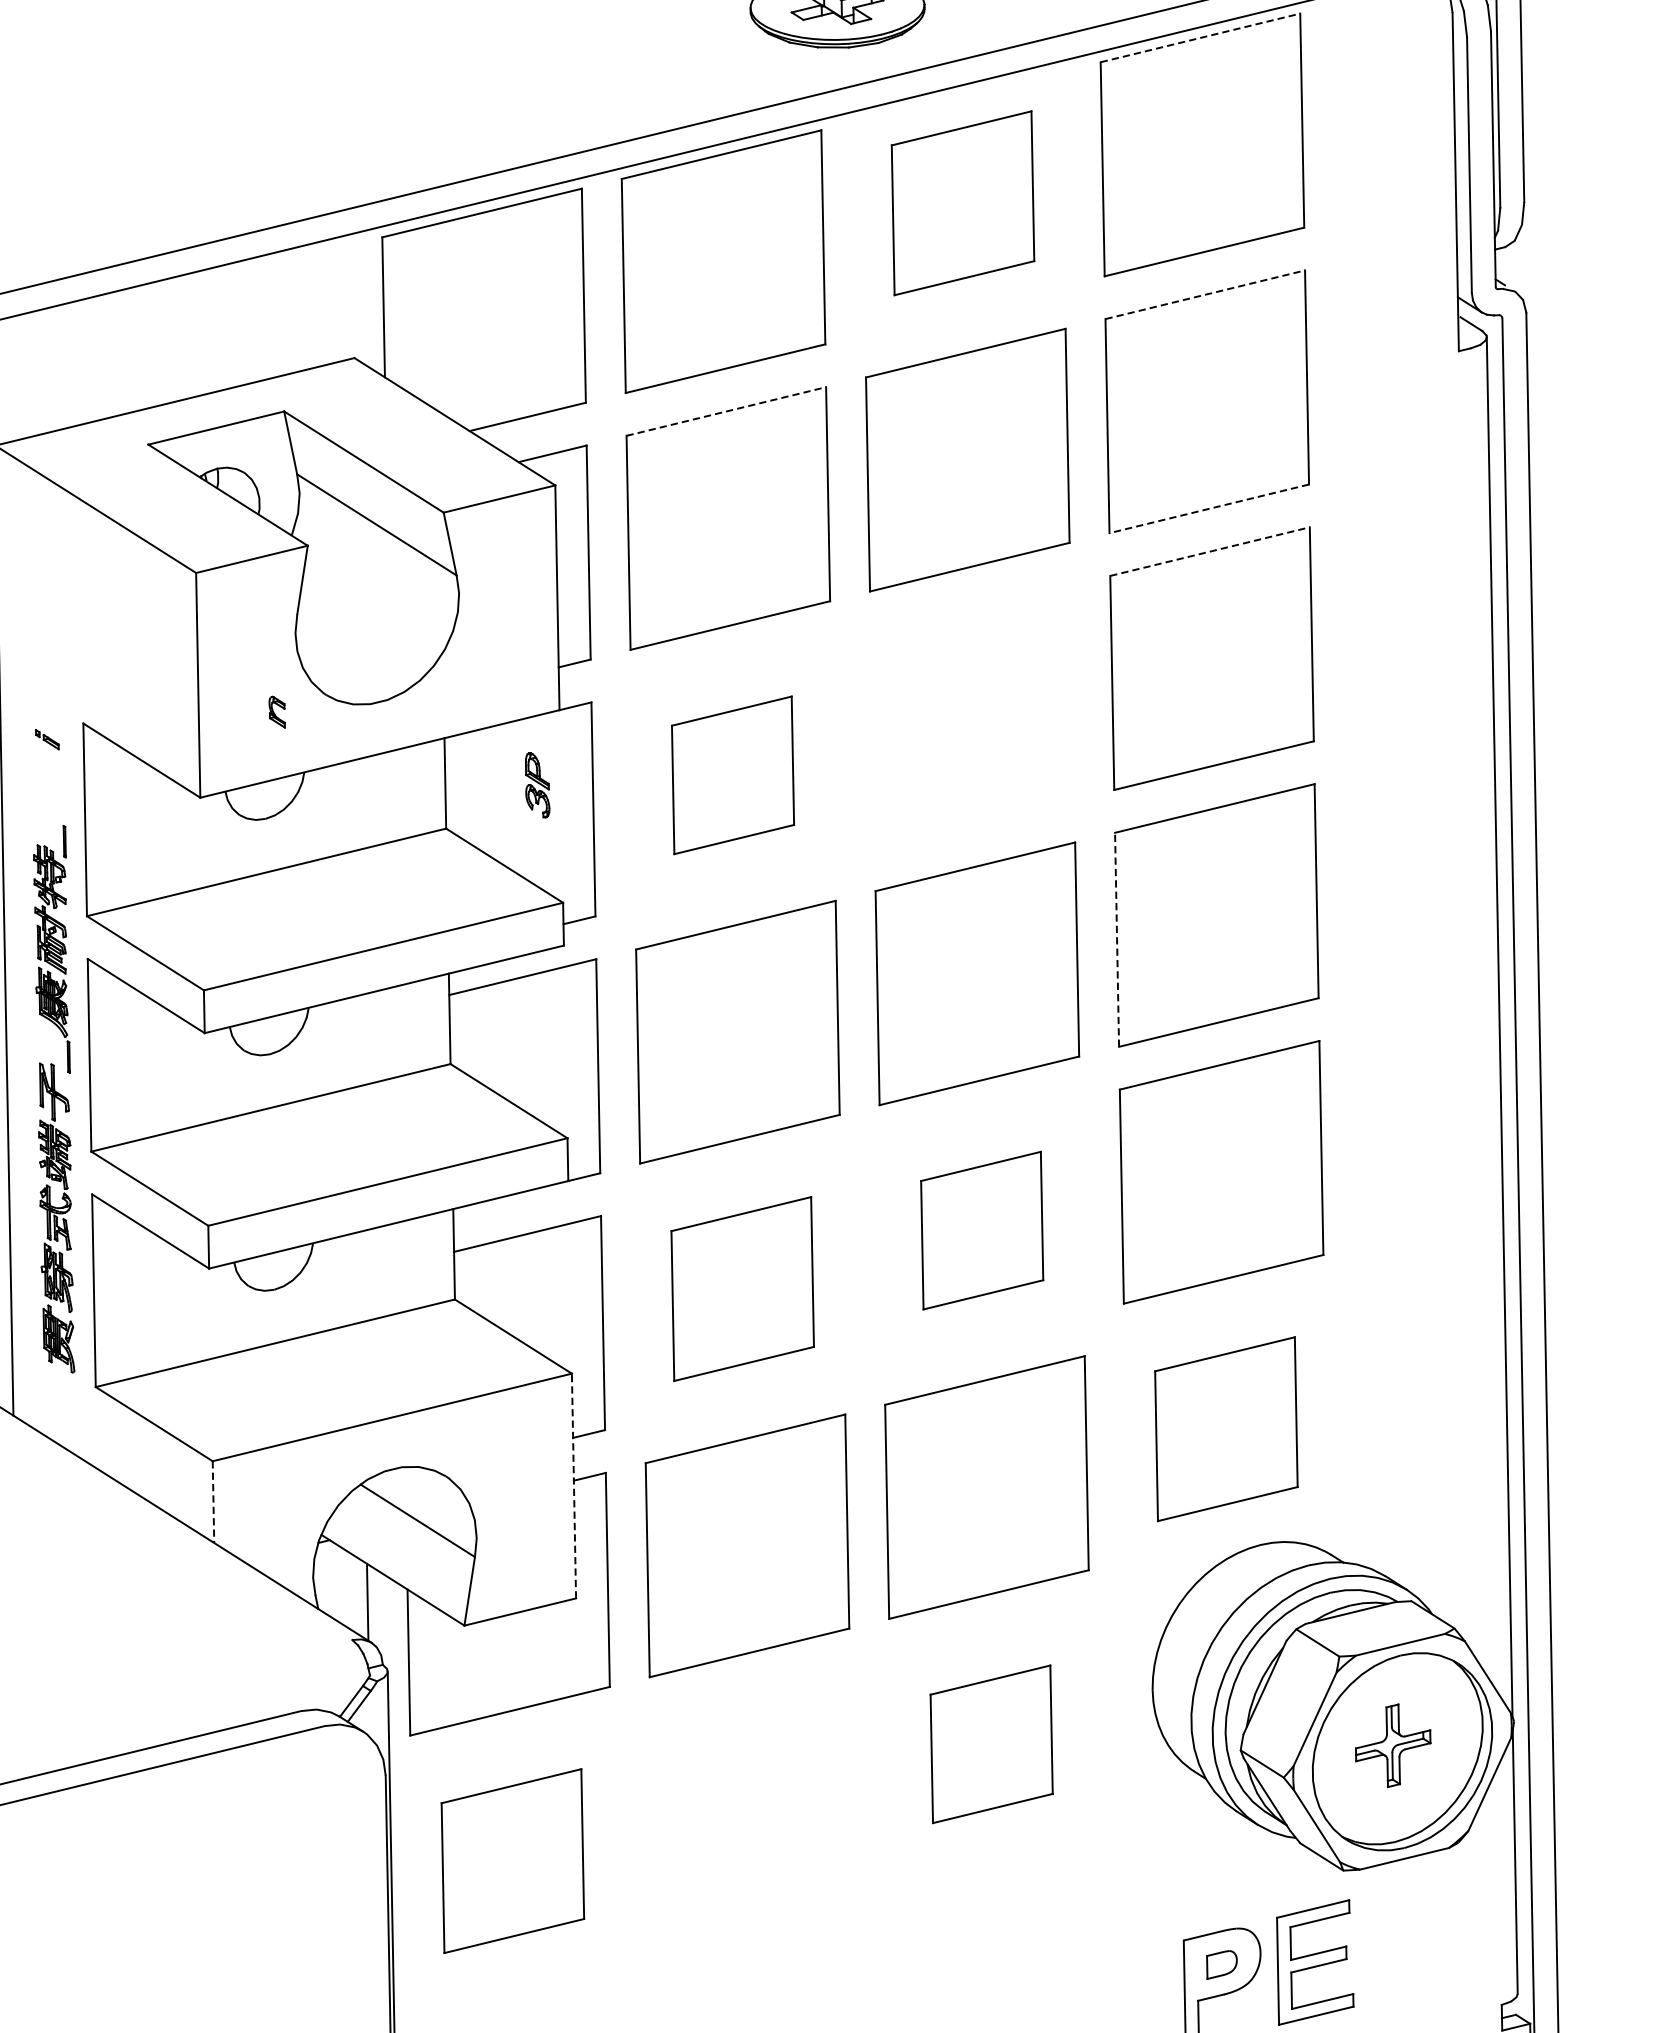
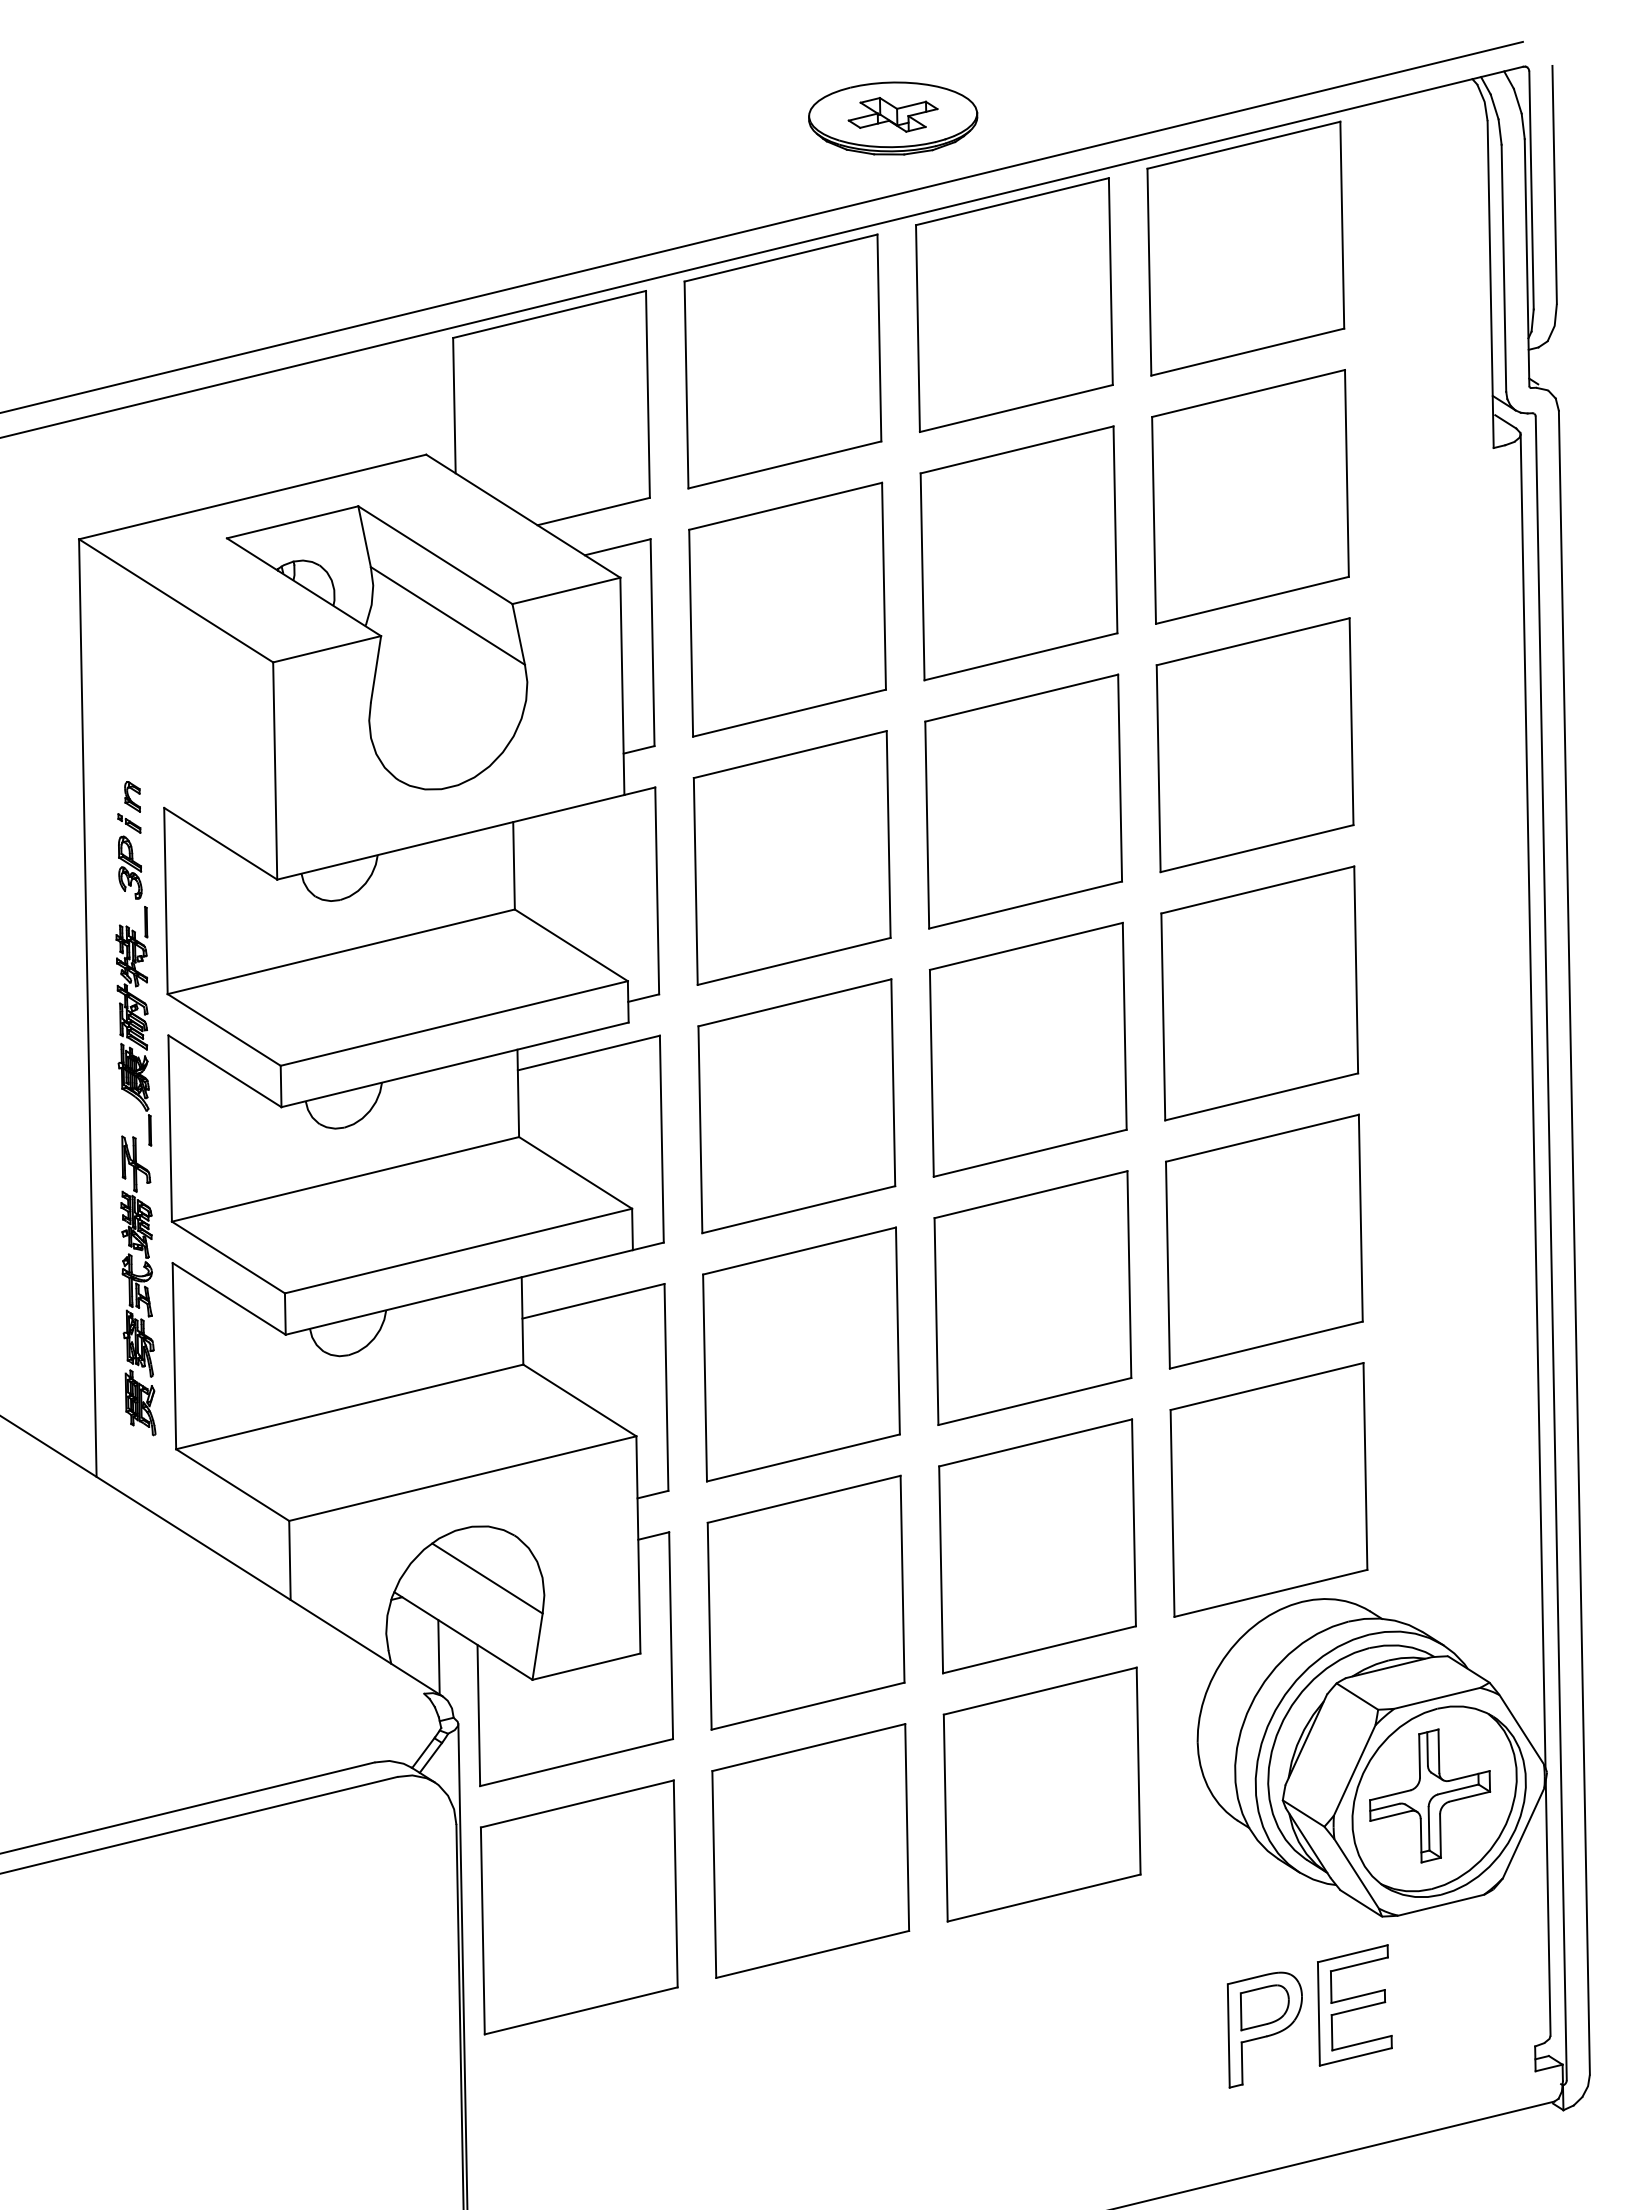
line: (1201, 38) -> (1244, 145), dashed -> solid
part: (963, 202) -> (1014, 304), size x1.43
line: (1206, 294) -> (1249, 393), dashed -> solid
line: (727, 411) -> (786, 506), dashed -> solid
line: (1208, 508) -> (1251, 600), dashed -> solid
line: (1210, 551) -> (1253, 641), dashed -> solid
part: (277, 711) -> (132, 796), moved
part: (972, 716) -> (1023, 801), added
part: (732, 774) -> (791, 857), size x1.67
part: (537, 785) -> (130, 867), moved
line: (1117, 939) -> (1163, 1016), dashed -> solid
part: (981, 1230) -> (1032, 1297), size x1.67
part: (742, 1289) -> (801, 1354), size x1.43
part: (1225, 1428) -> (1268, 1489), size x1.43
line: (574, 1485) -> (638, 1544), dashed -> solid
line: (213, 1502) -> (289, 1560), dashed -> solid
part: (991, 1744) -> (1041, 1794), size x1.67
part: (1393, 1745) -> (1430, 1795), size x1.67
part: (752, 1802) -> (810, 1850), added
part: (513, 1861) -> (579, 1907), size x1.43
part: (1221, 1964) -> (1264, 2007), size x1.67

